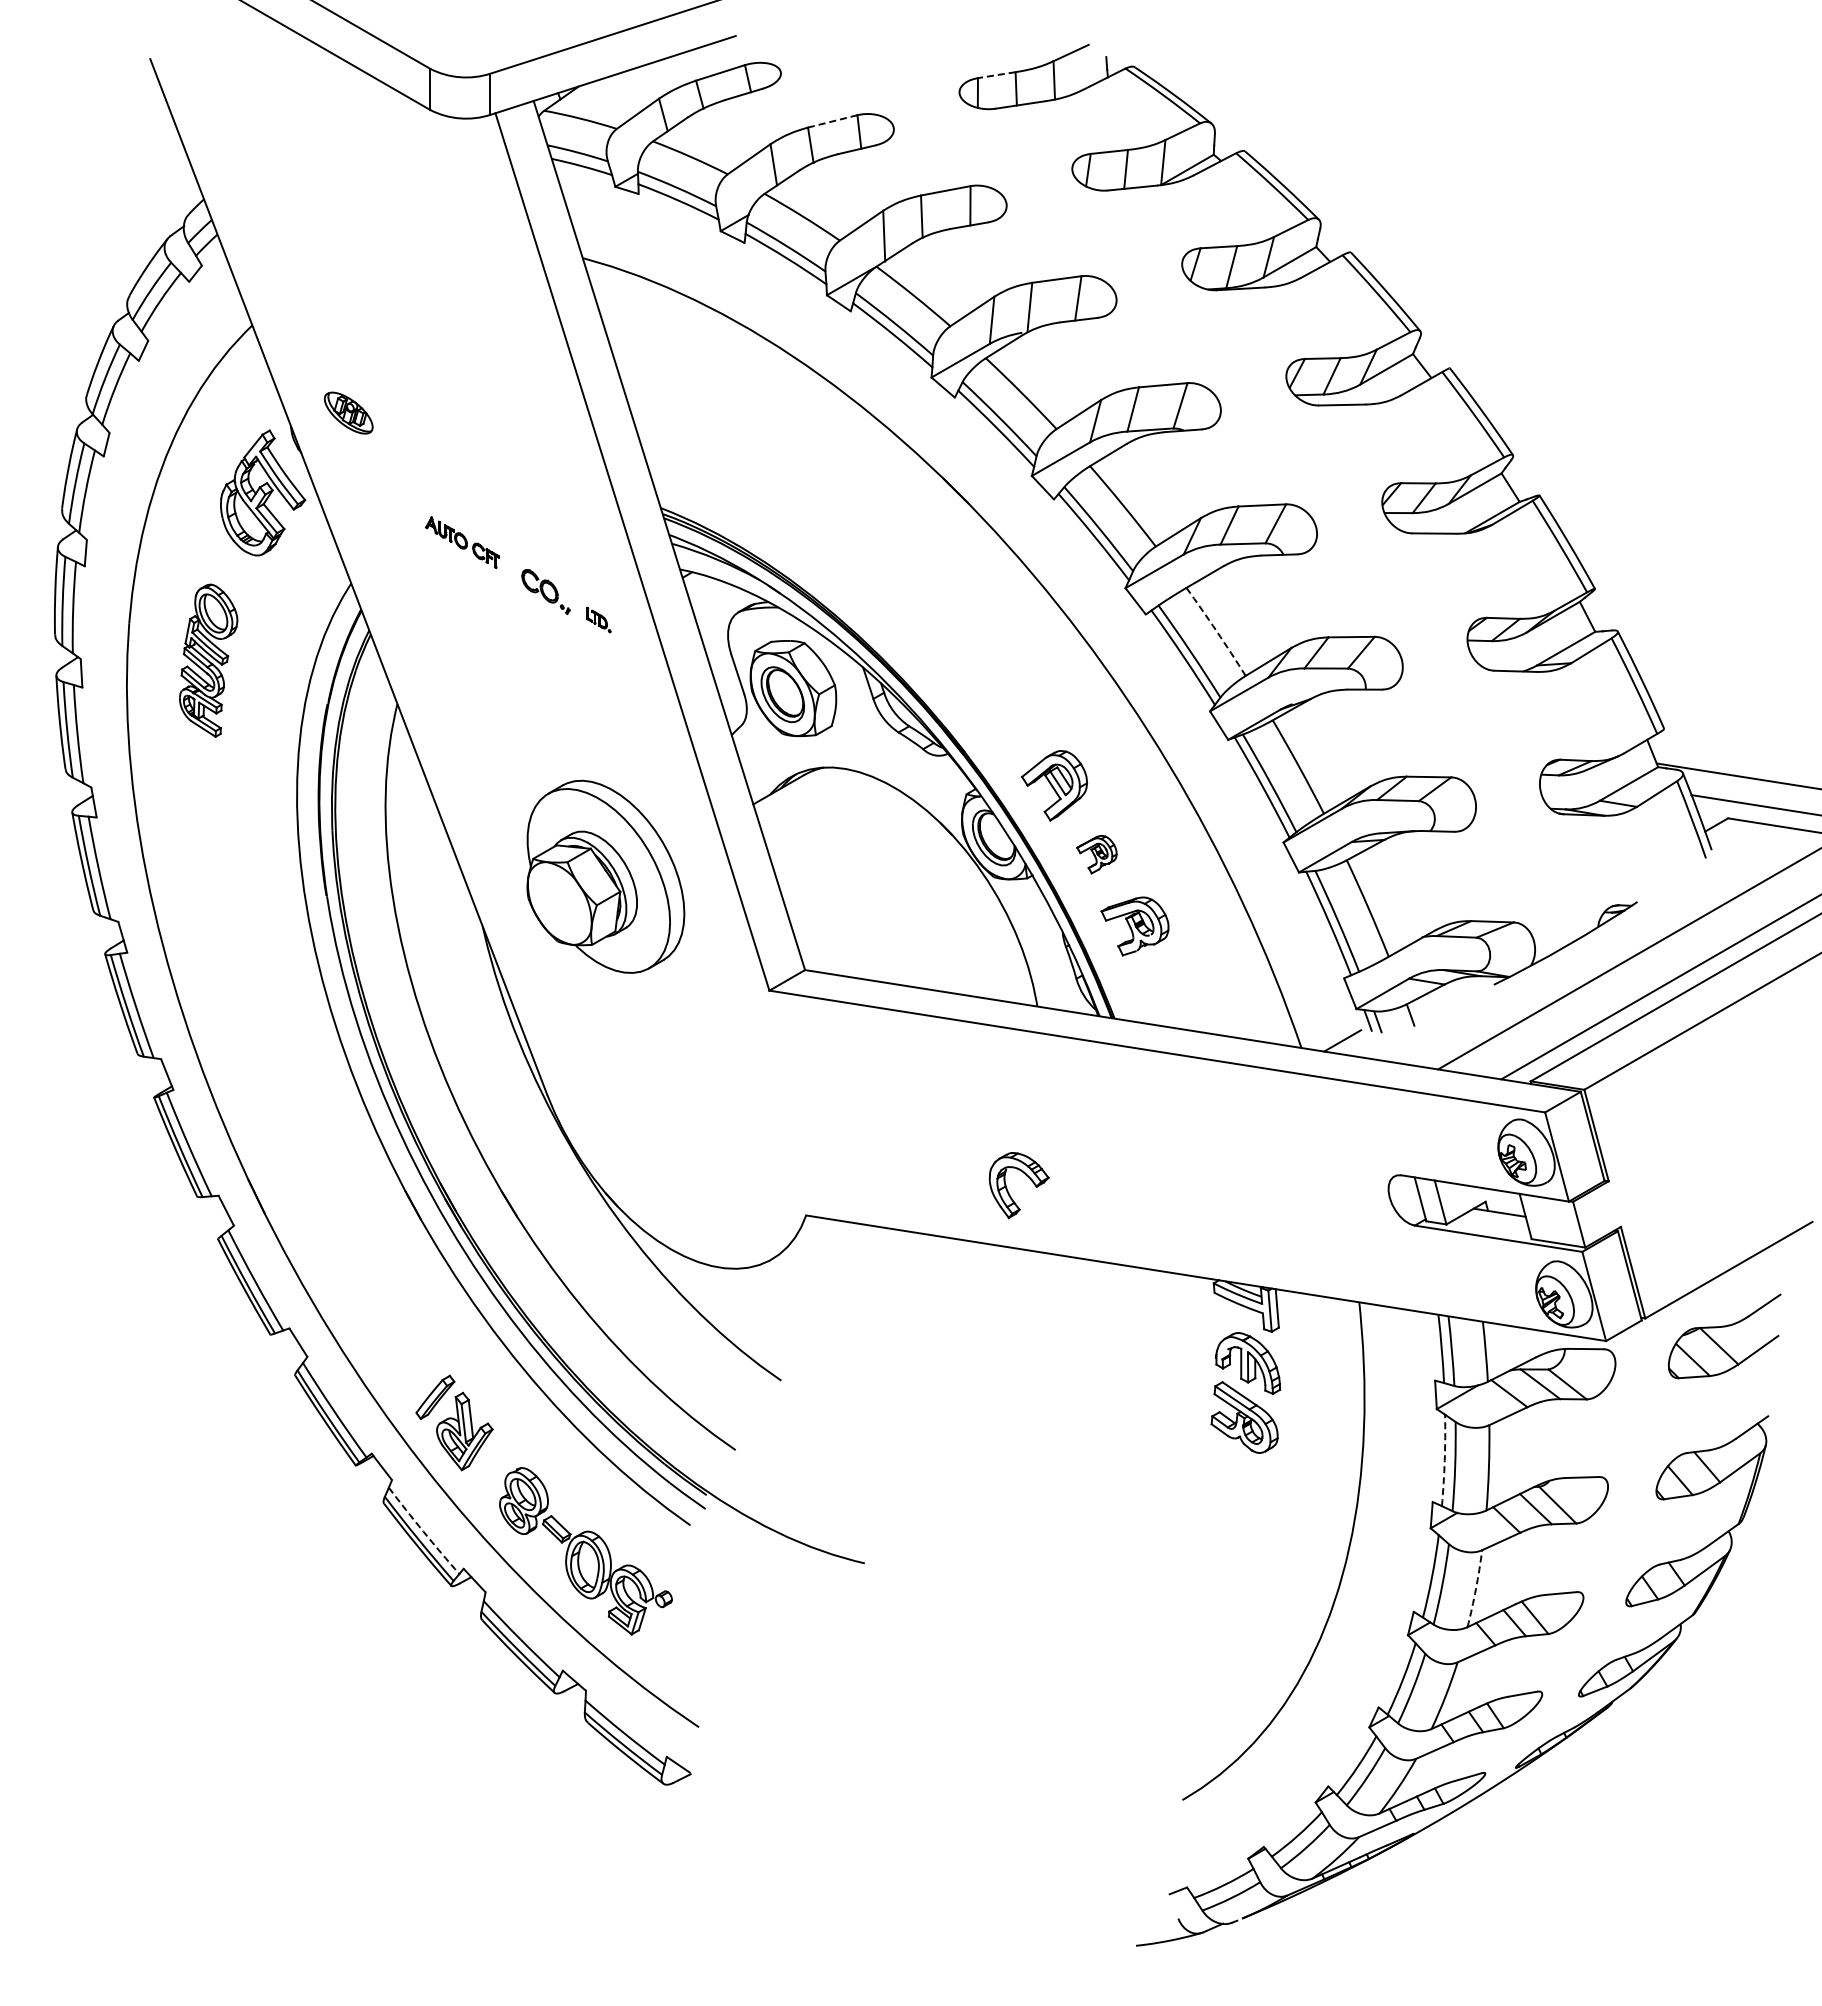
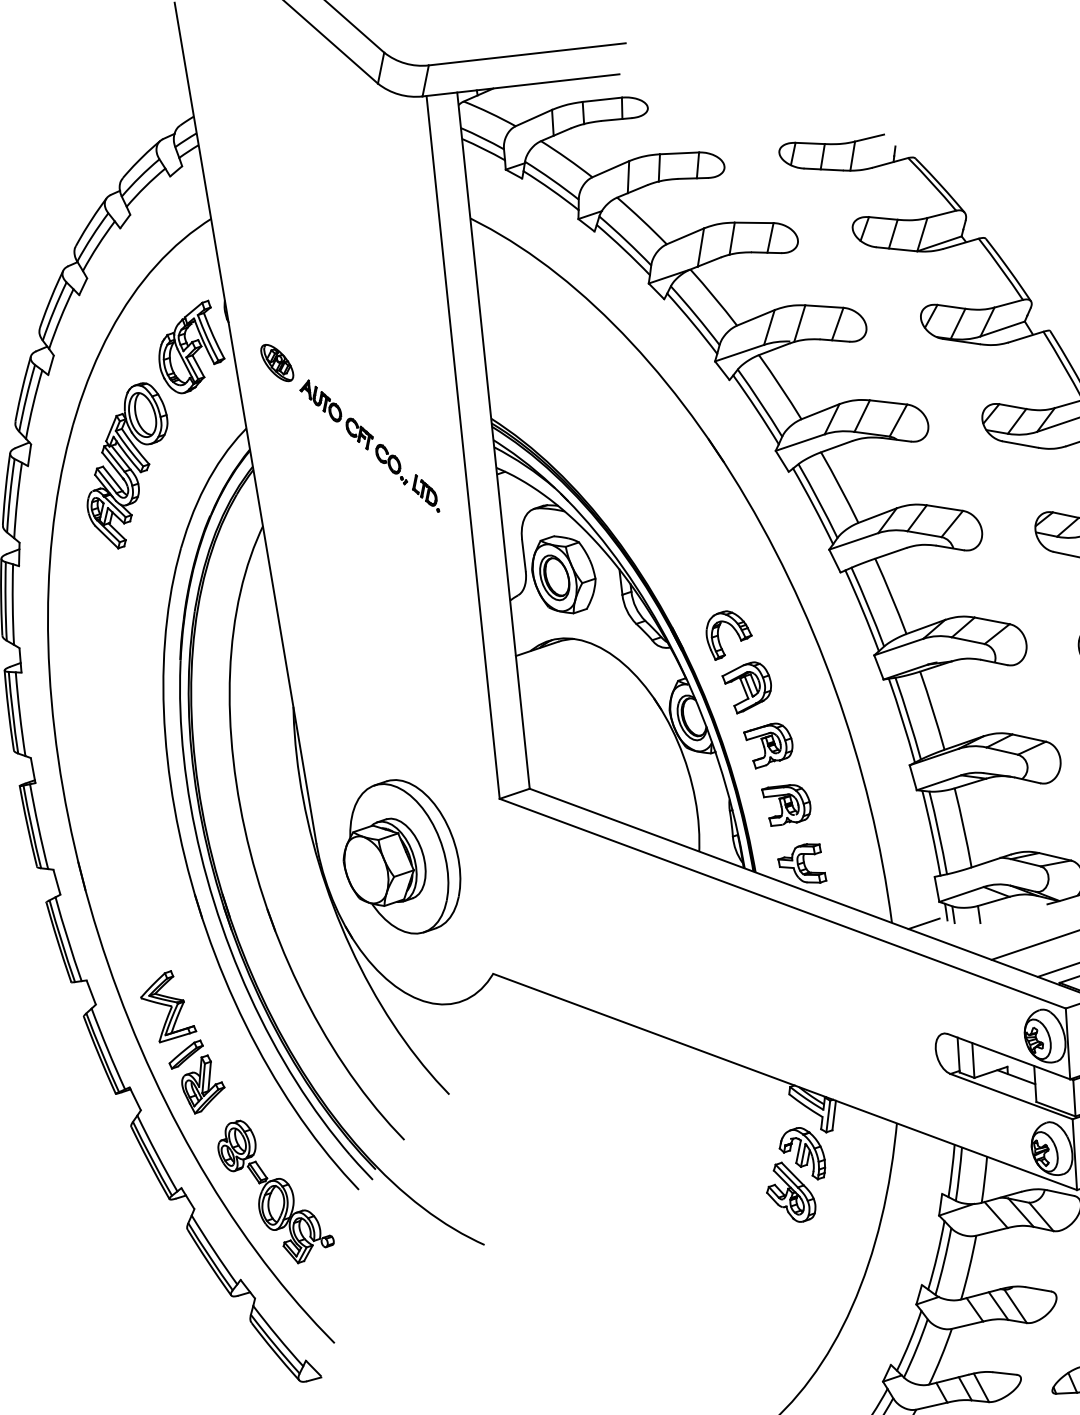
line: (996, 75) -> (809, 143), dashed -> solid
line: (832, 121) -> (679, 153), dashed -> solid
part: (348, 412) -> (277, 362), moved
part: (462, 542) -> (336, 414), size x1.43
part: (598, 619) -> (427, 493), size x1.67
arc: (1216, 631) -> (891, 596), dashed -> solid
part: (208, 660) -> (127, 464), size x1.43
part: (1096, 854) -> (766, 745), size x1.67
part: (605, 876) -> (405, 856), moved
part: (1173, 992) -> (803, 861), added
part: (1008, 1190) -> (719, 639), moved
part: (402, 1341) -> (169, 1007), added
arc: (1444, 1460) -> (937, 1255), dashed -> solid
arc: (423, 1531) -> (156, 1153), dashed -> solid
arc: (1475, 1588) -> (940, 1356), dashed -> solid

